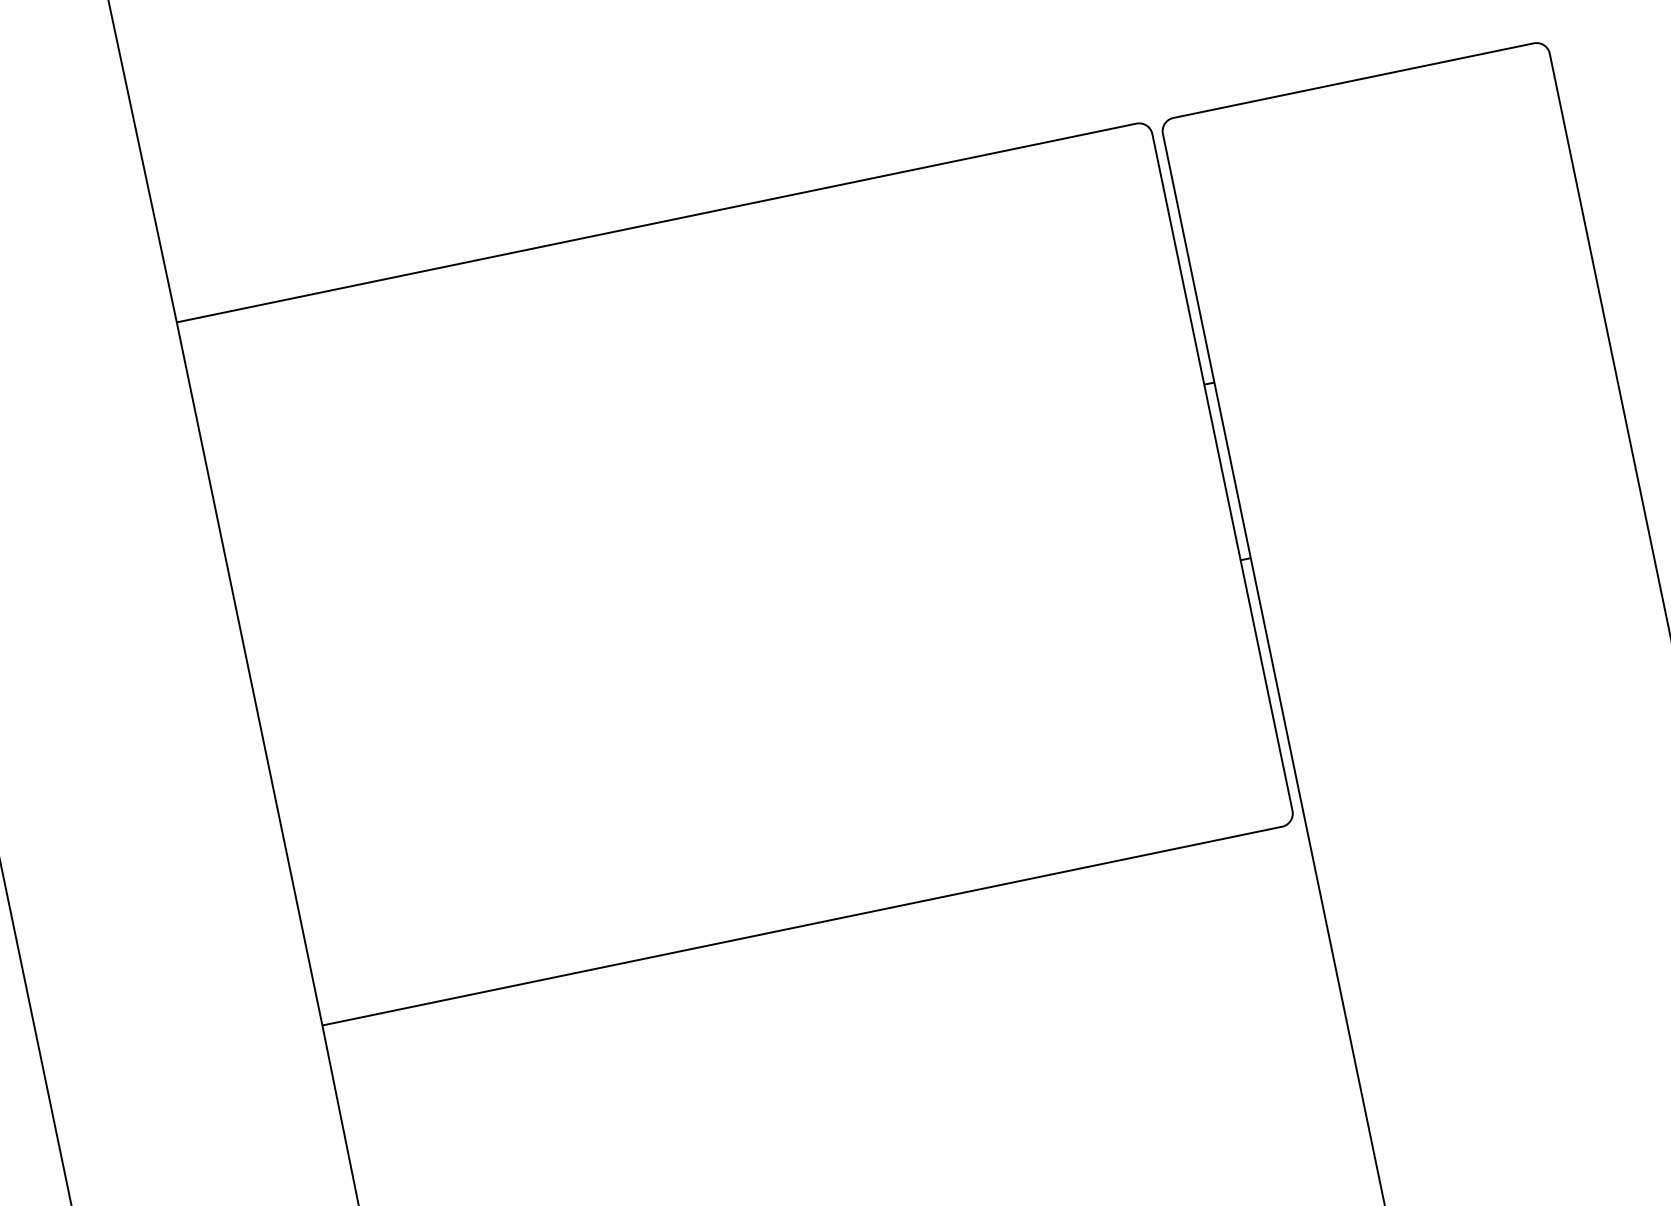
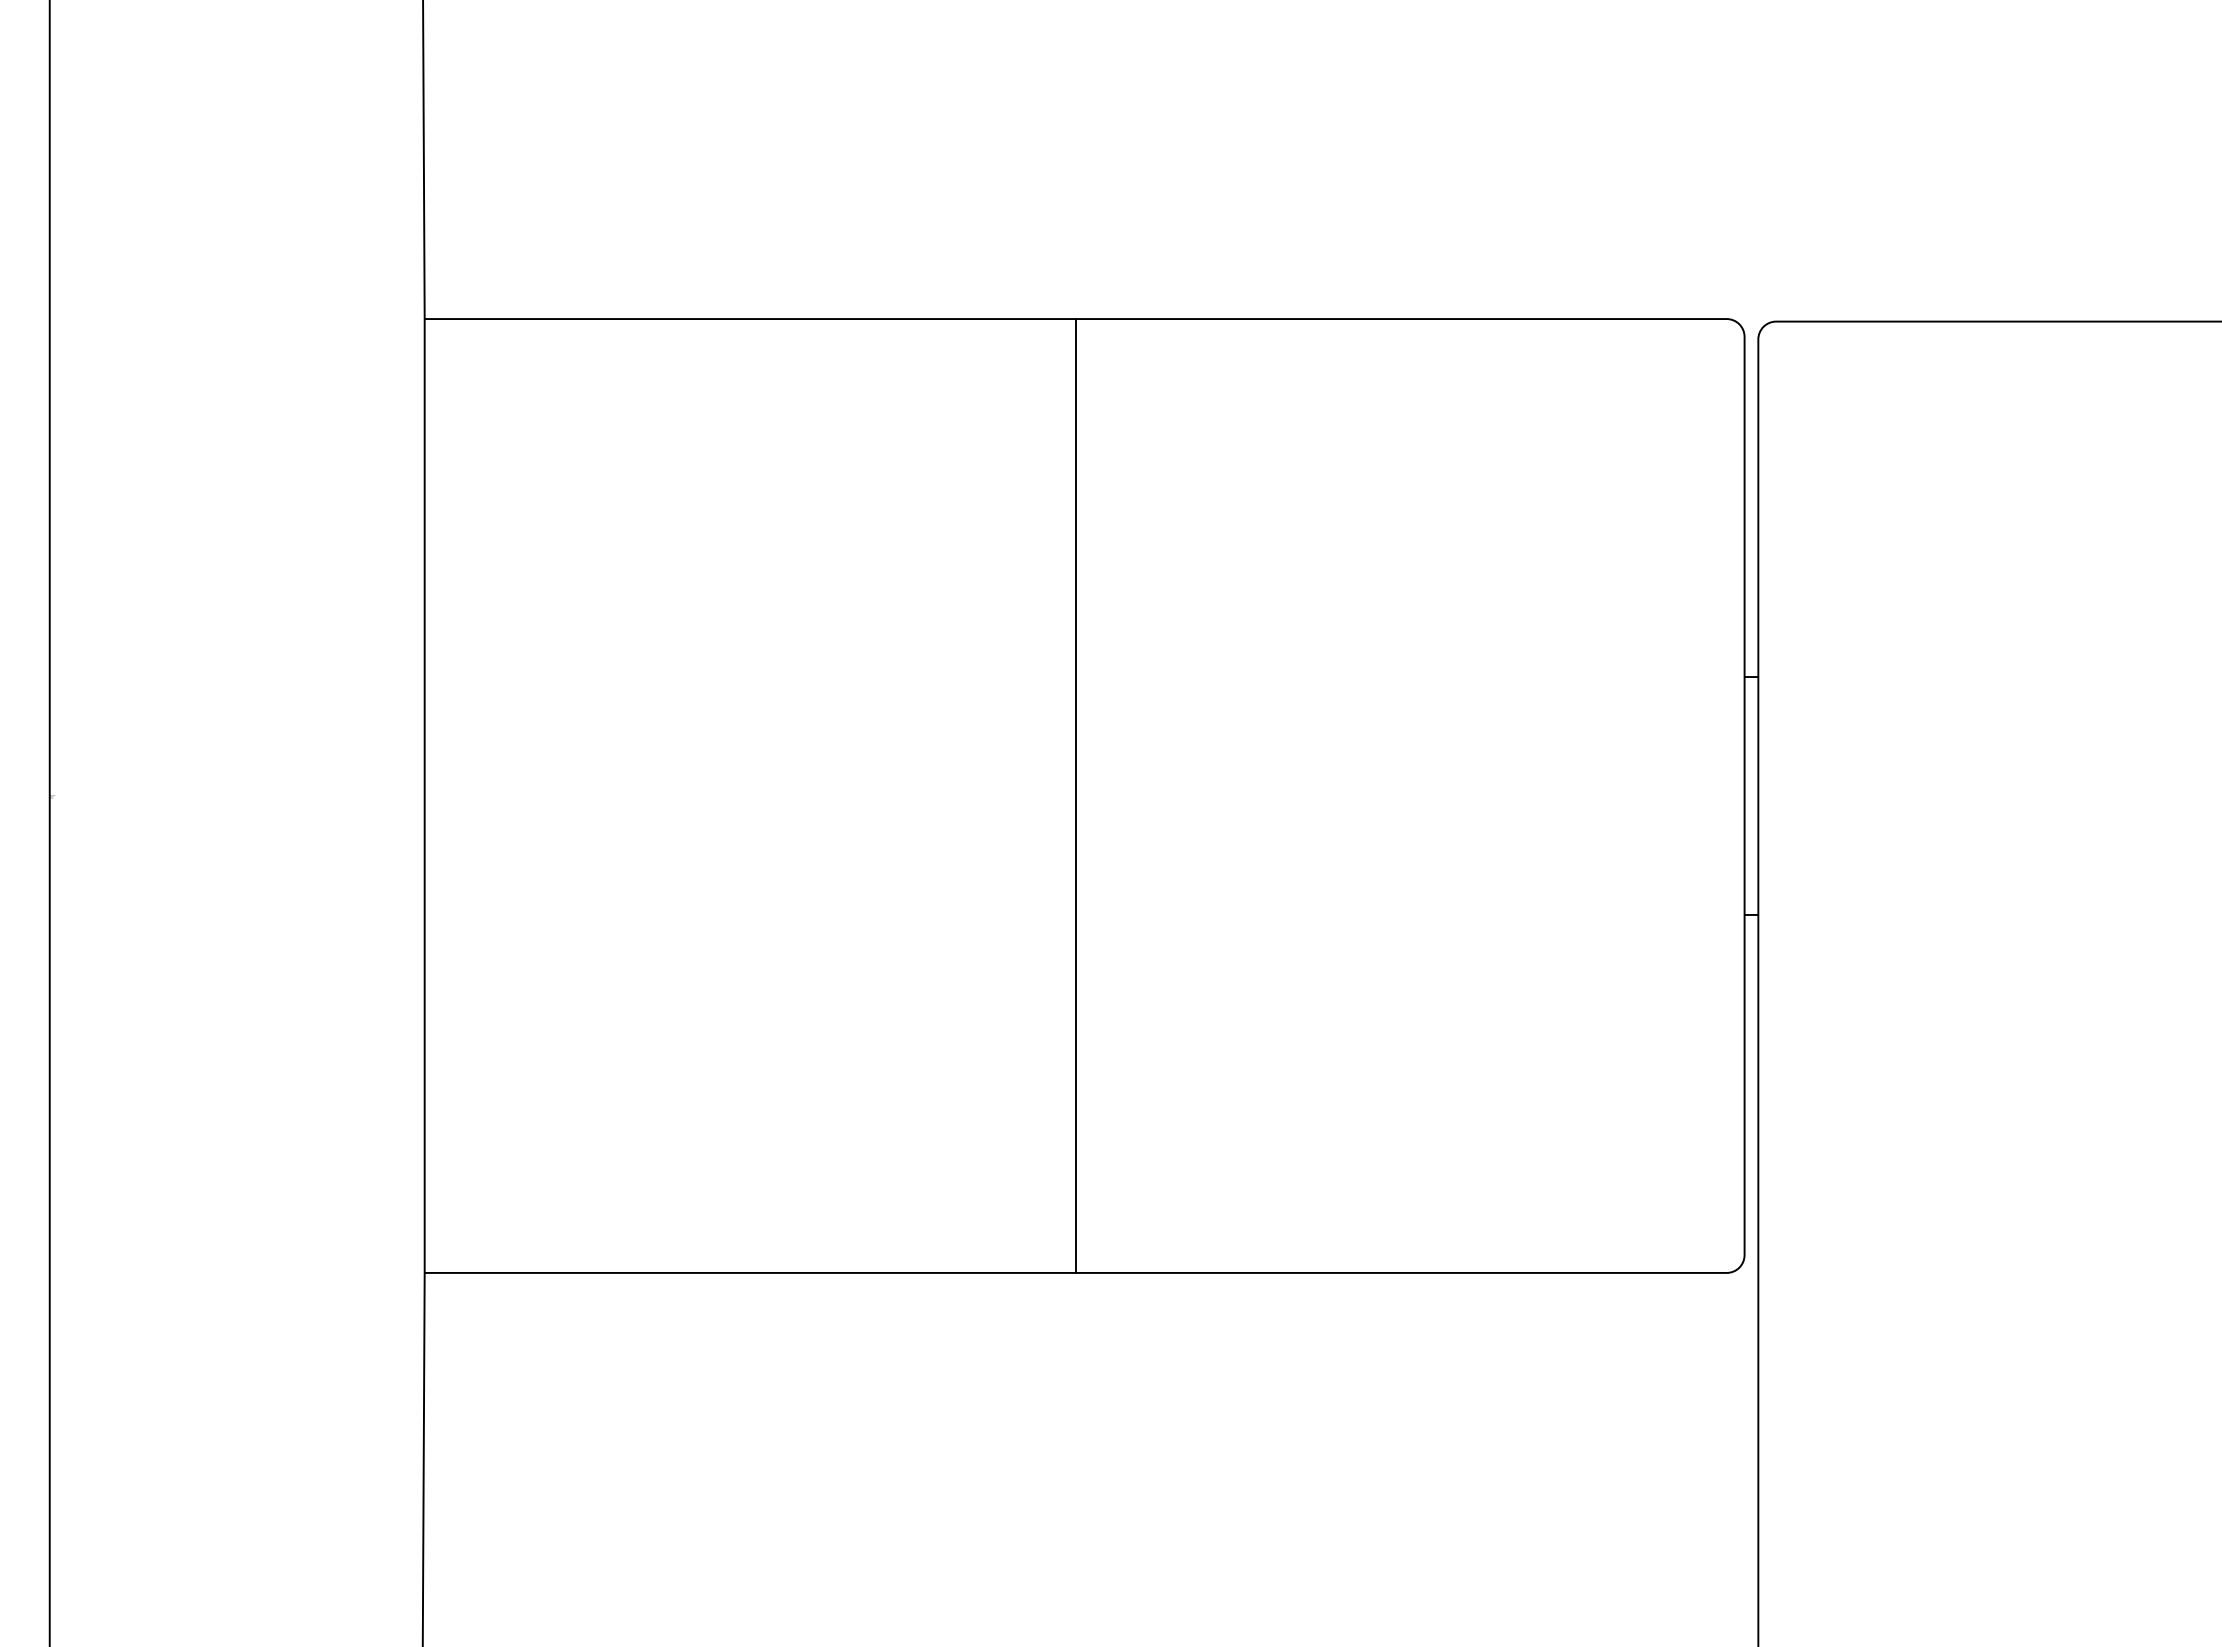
line: (729, 574) -> (1075, 795), added

